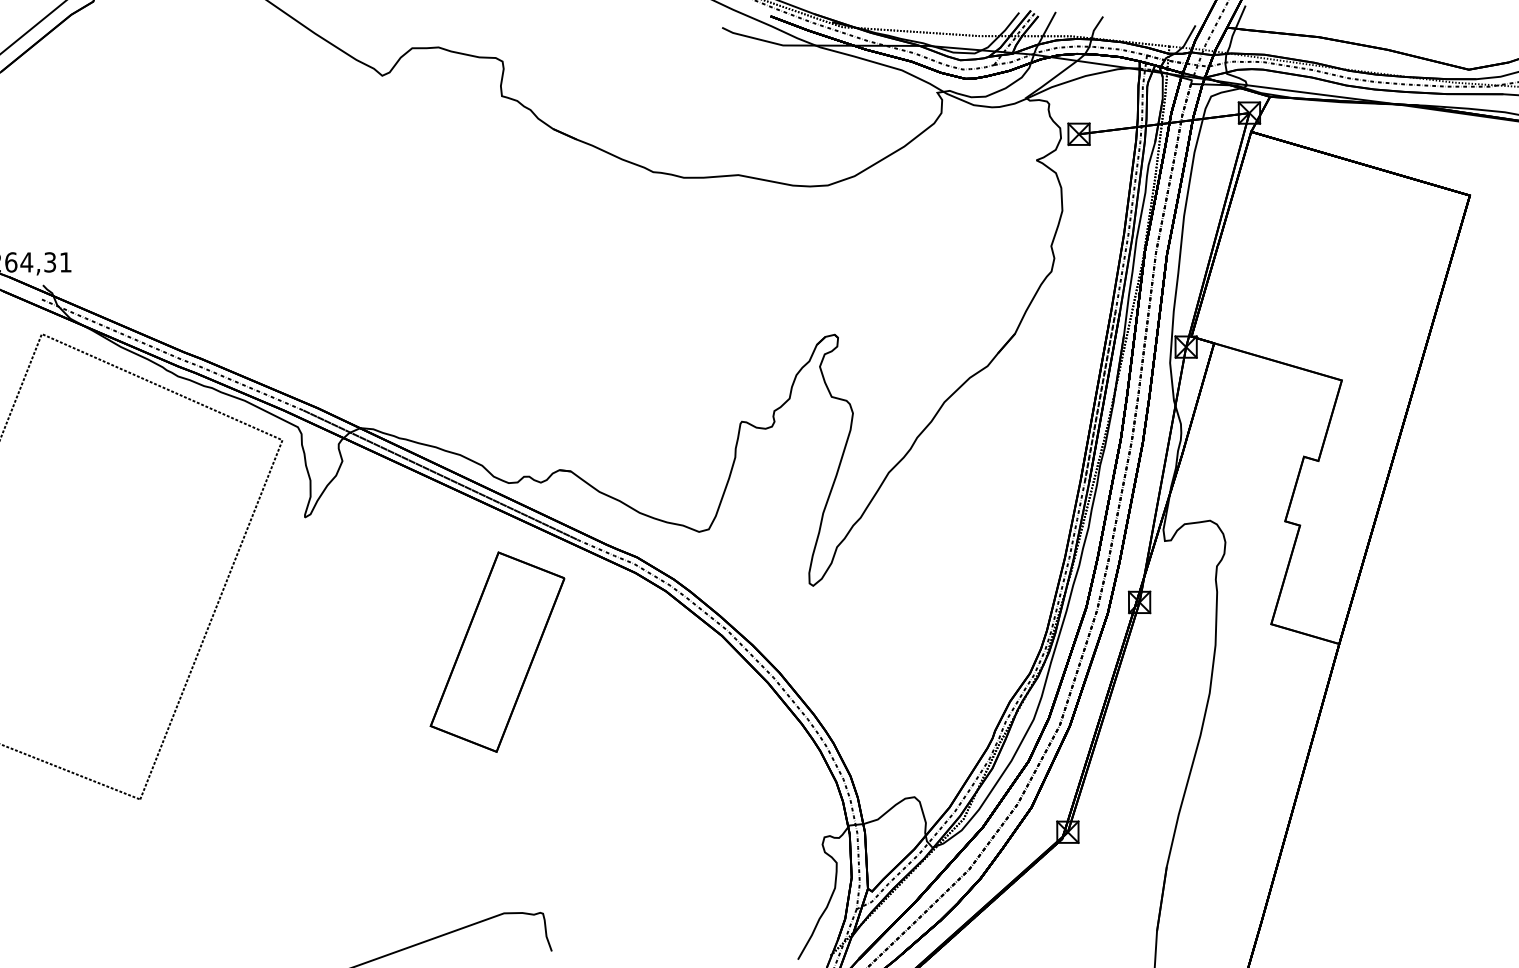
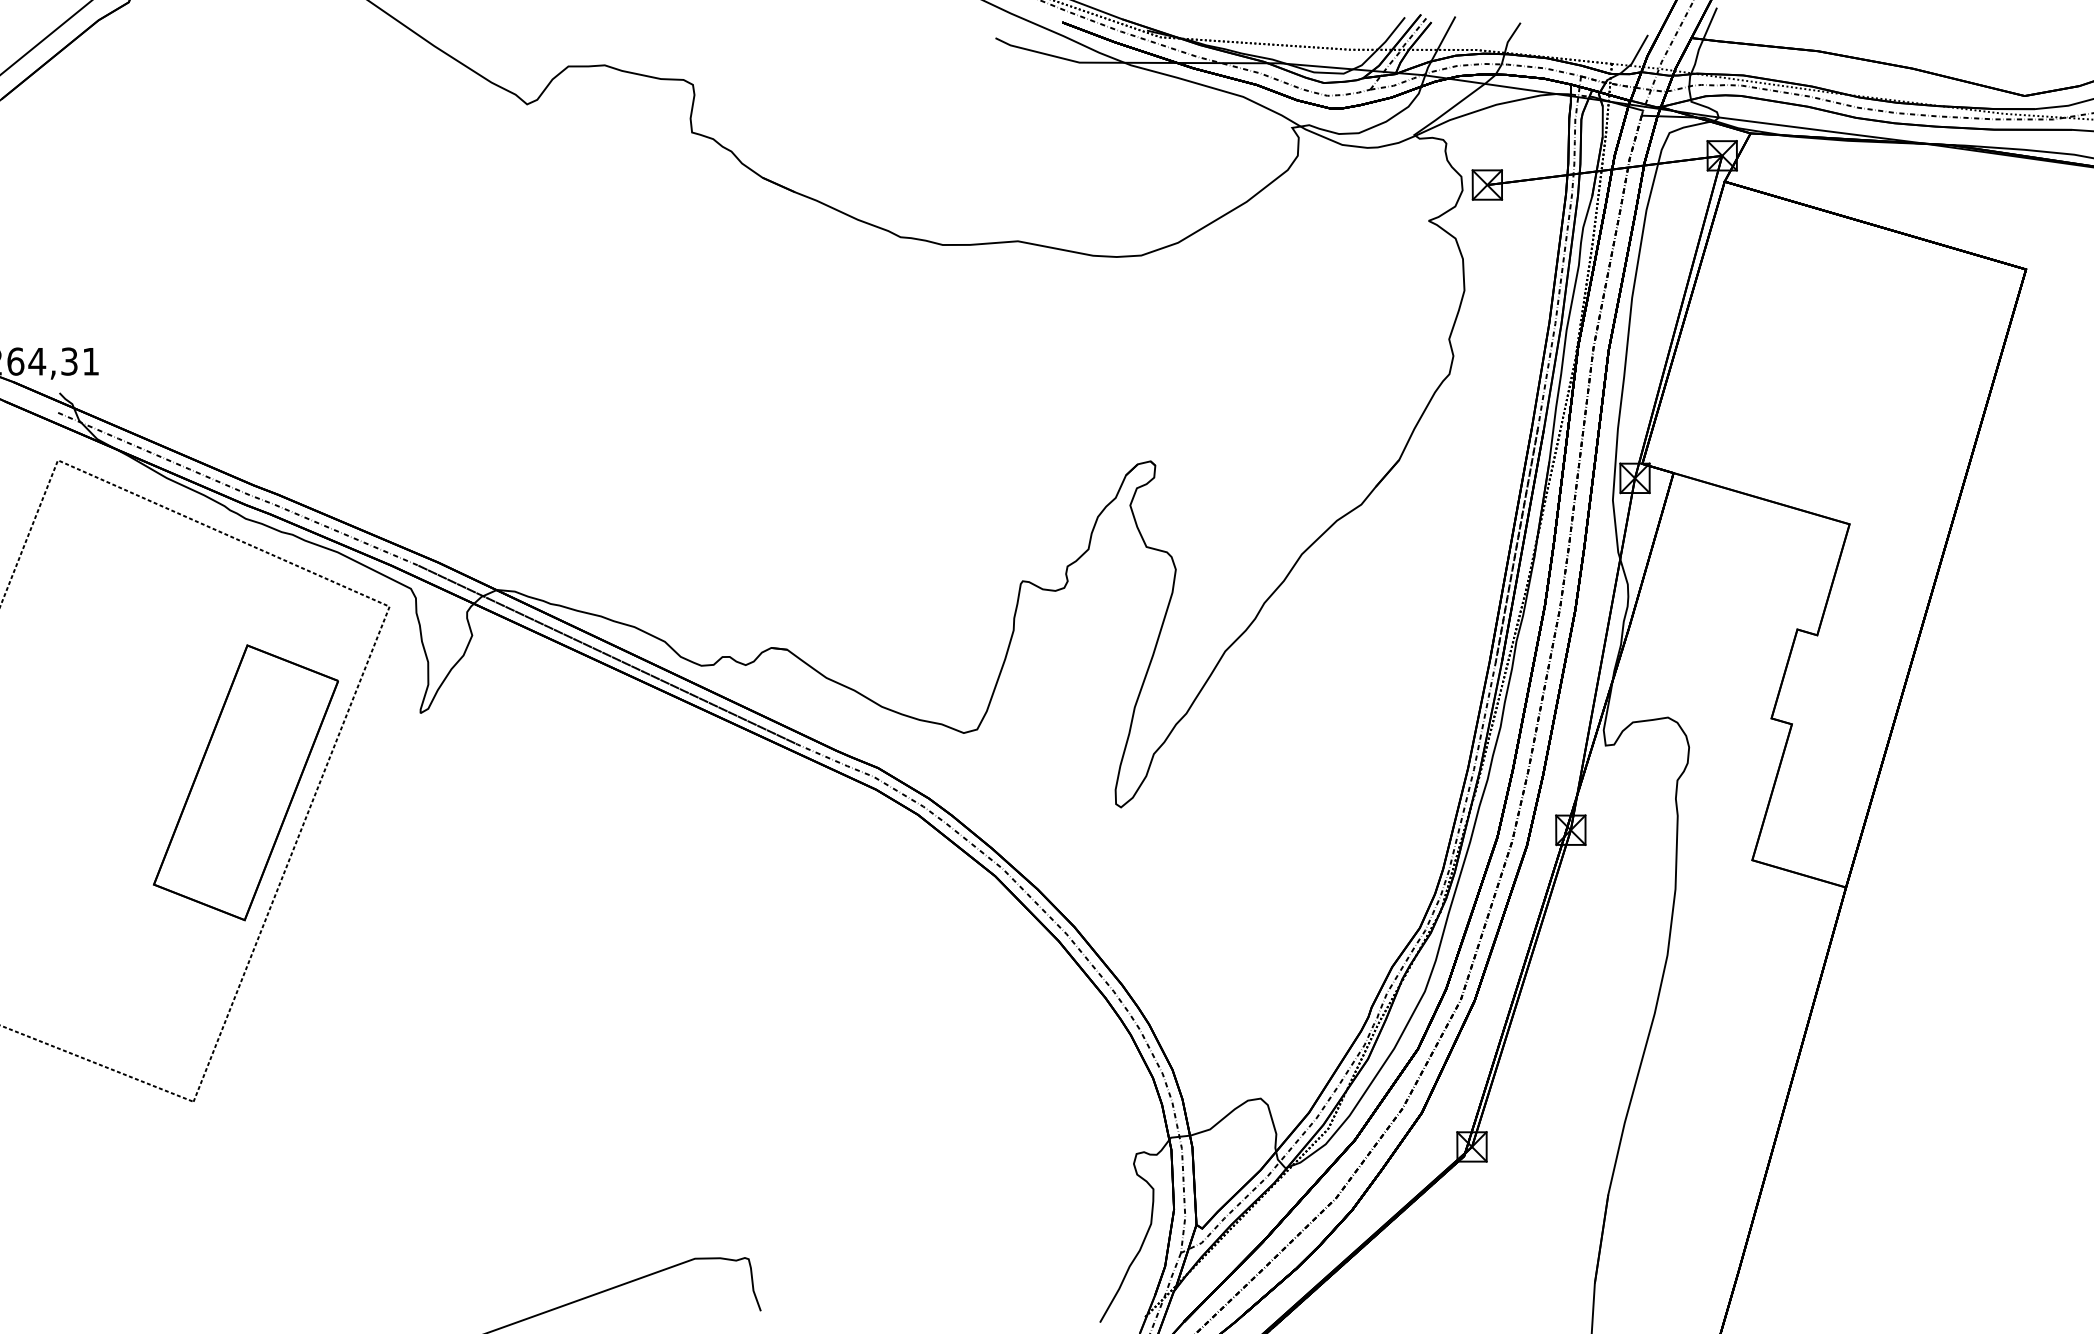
part: (497, 651) -> (245, 782), moved

